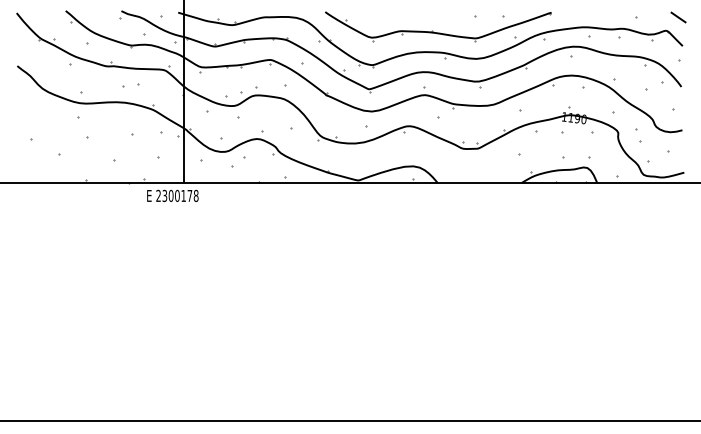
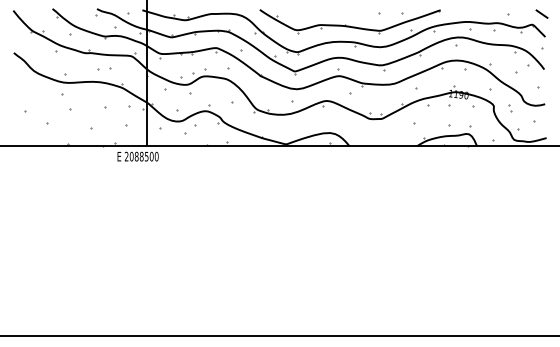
part: (638, 135) -> (510, 108), size x0.62
text: (180, 195) -> (144, 156), 2300178 -> 2088500

